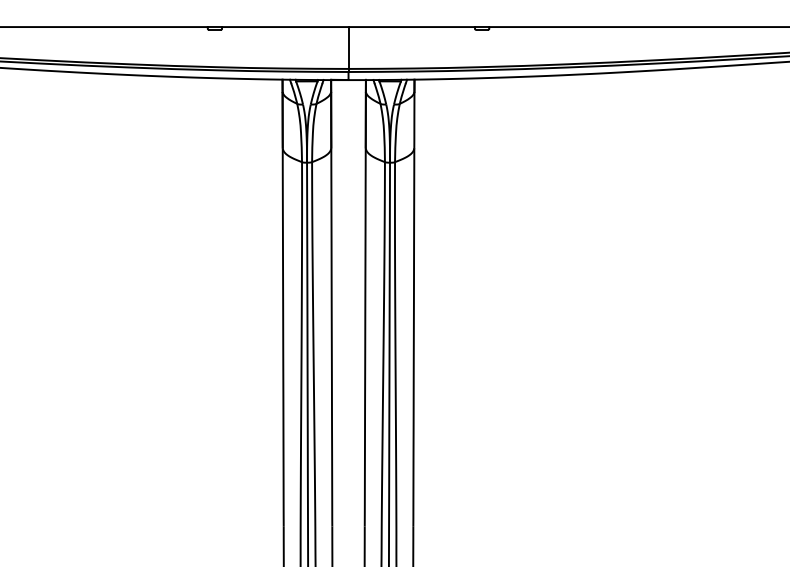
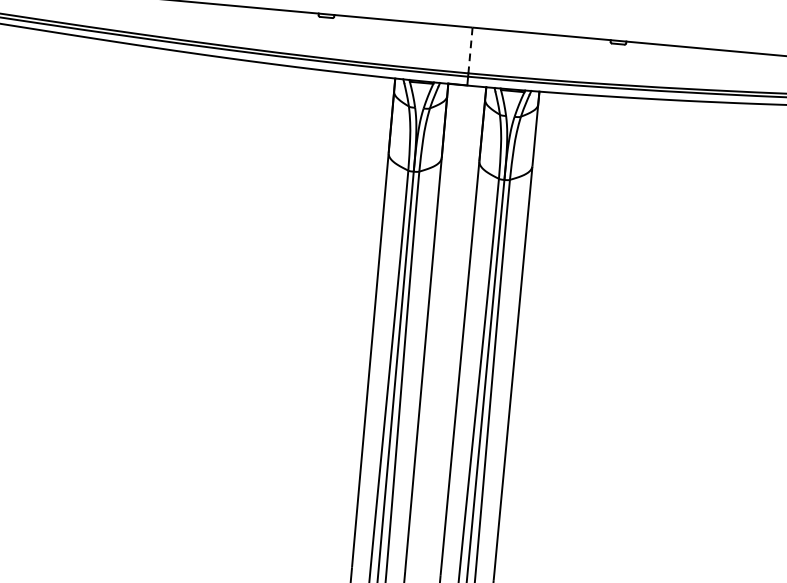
line: (348, 48) -> (470, 51), solid -> dashed

